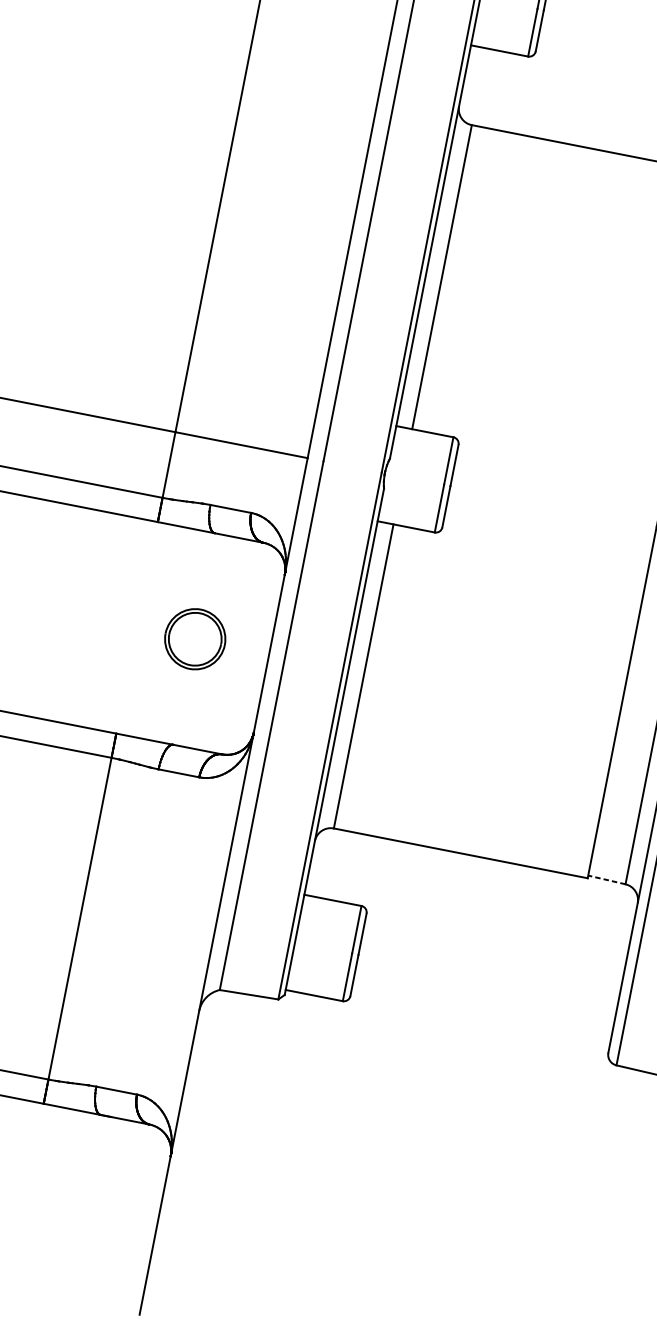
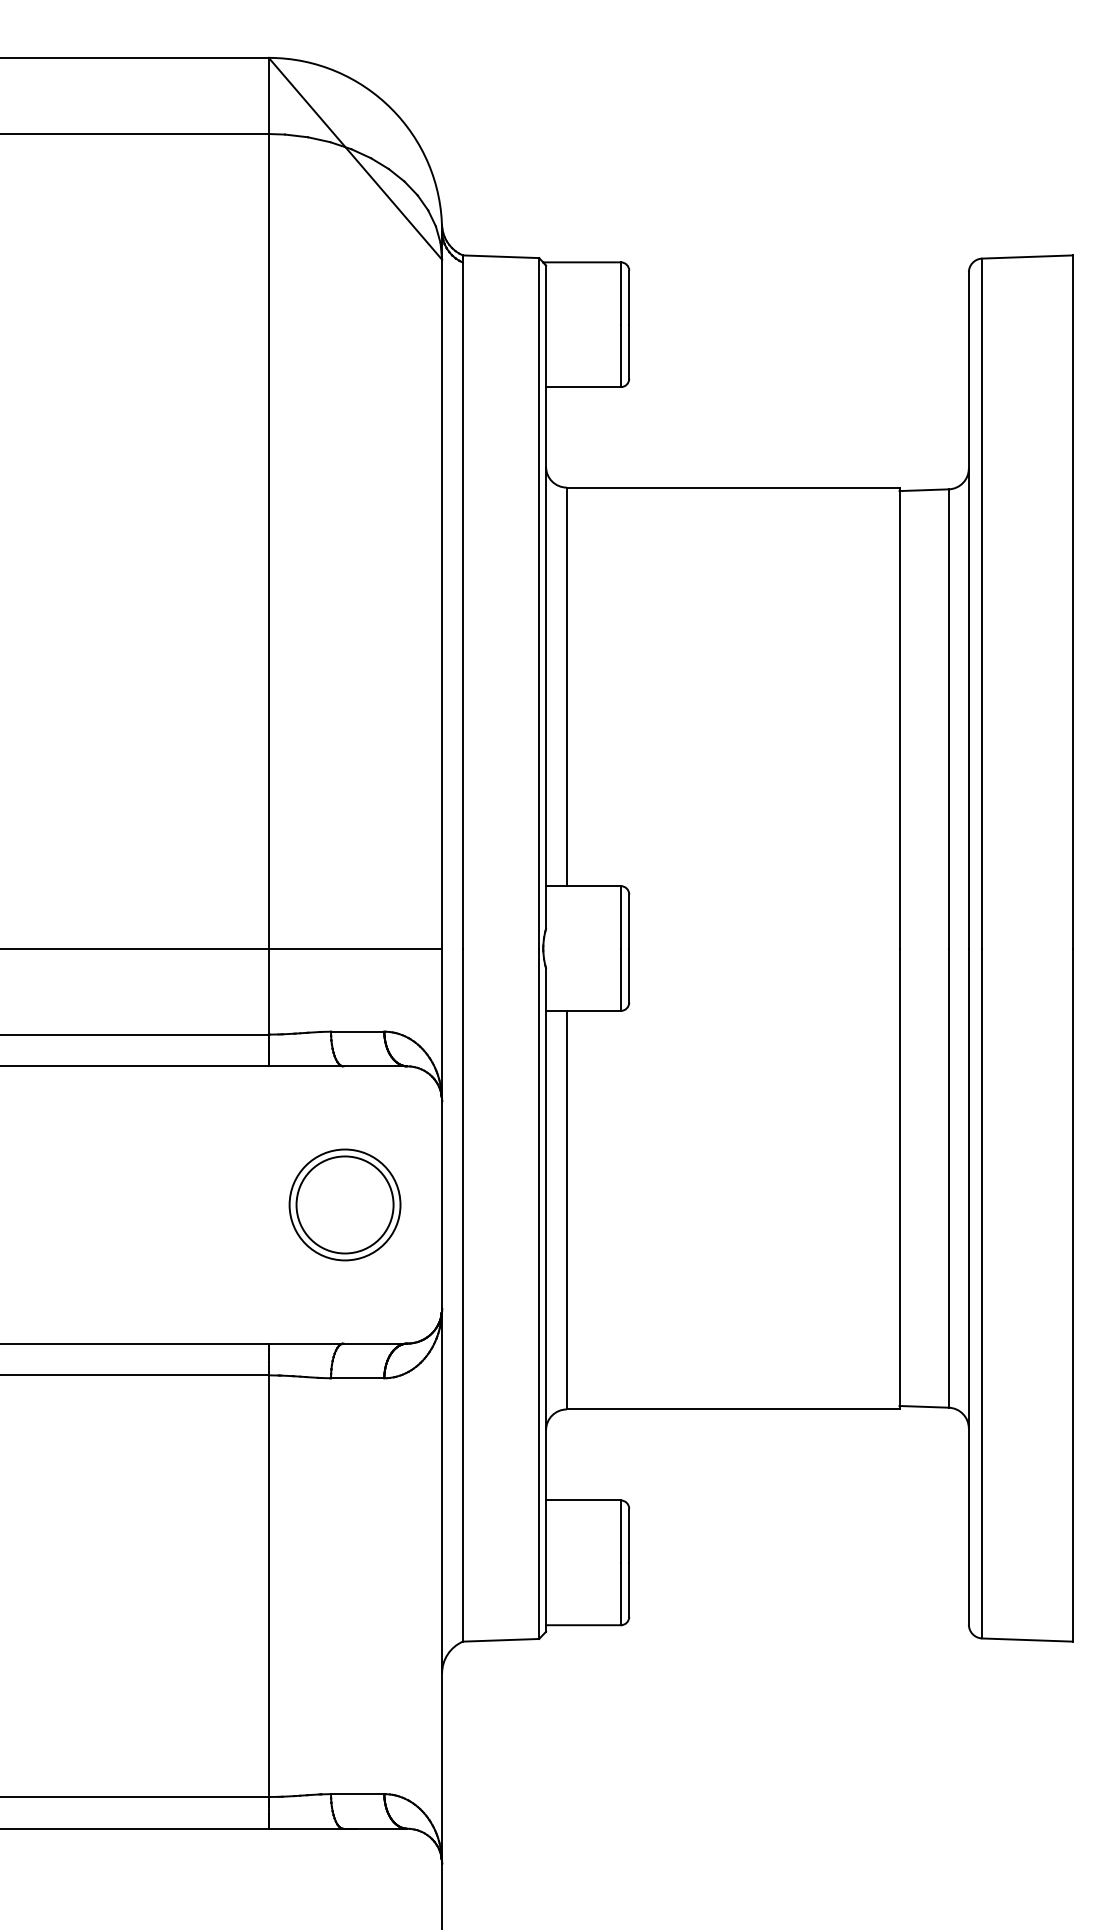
part: (194, 638) -> (344, 1204), size x1.43
line: (607, 879) -> (924, 1406), dashed -> solid

